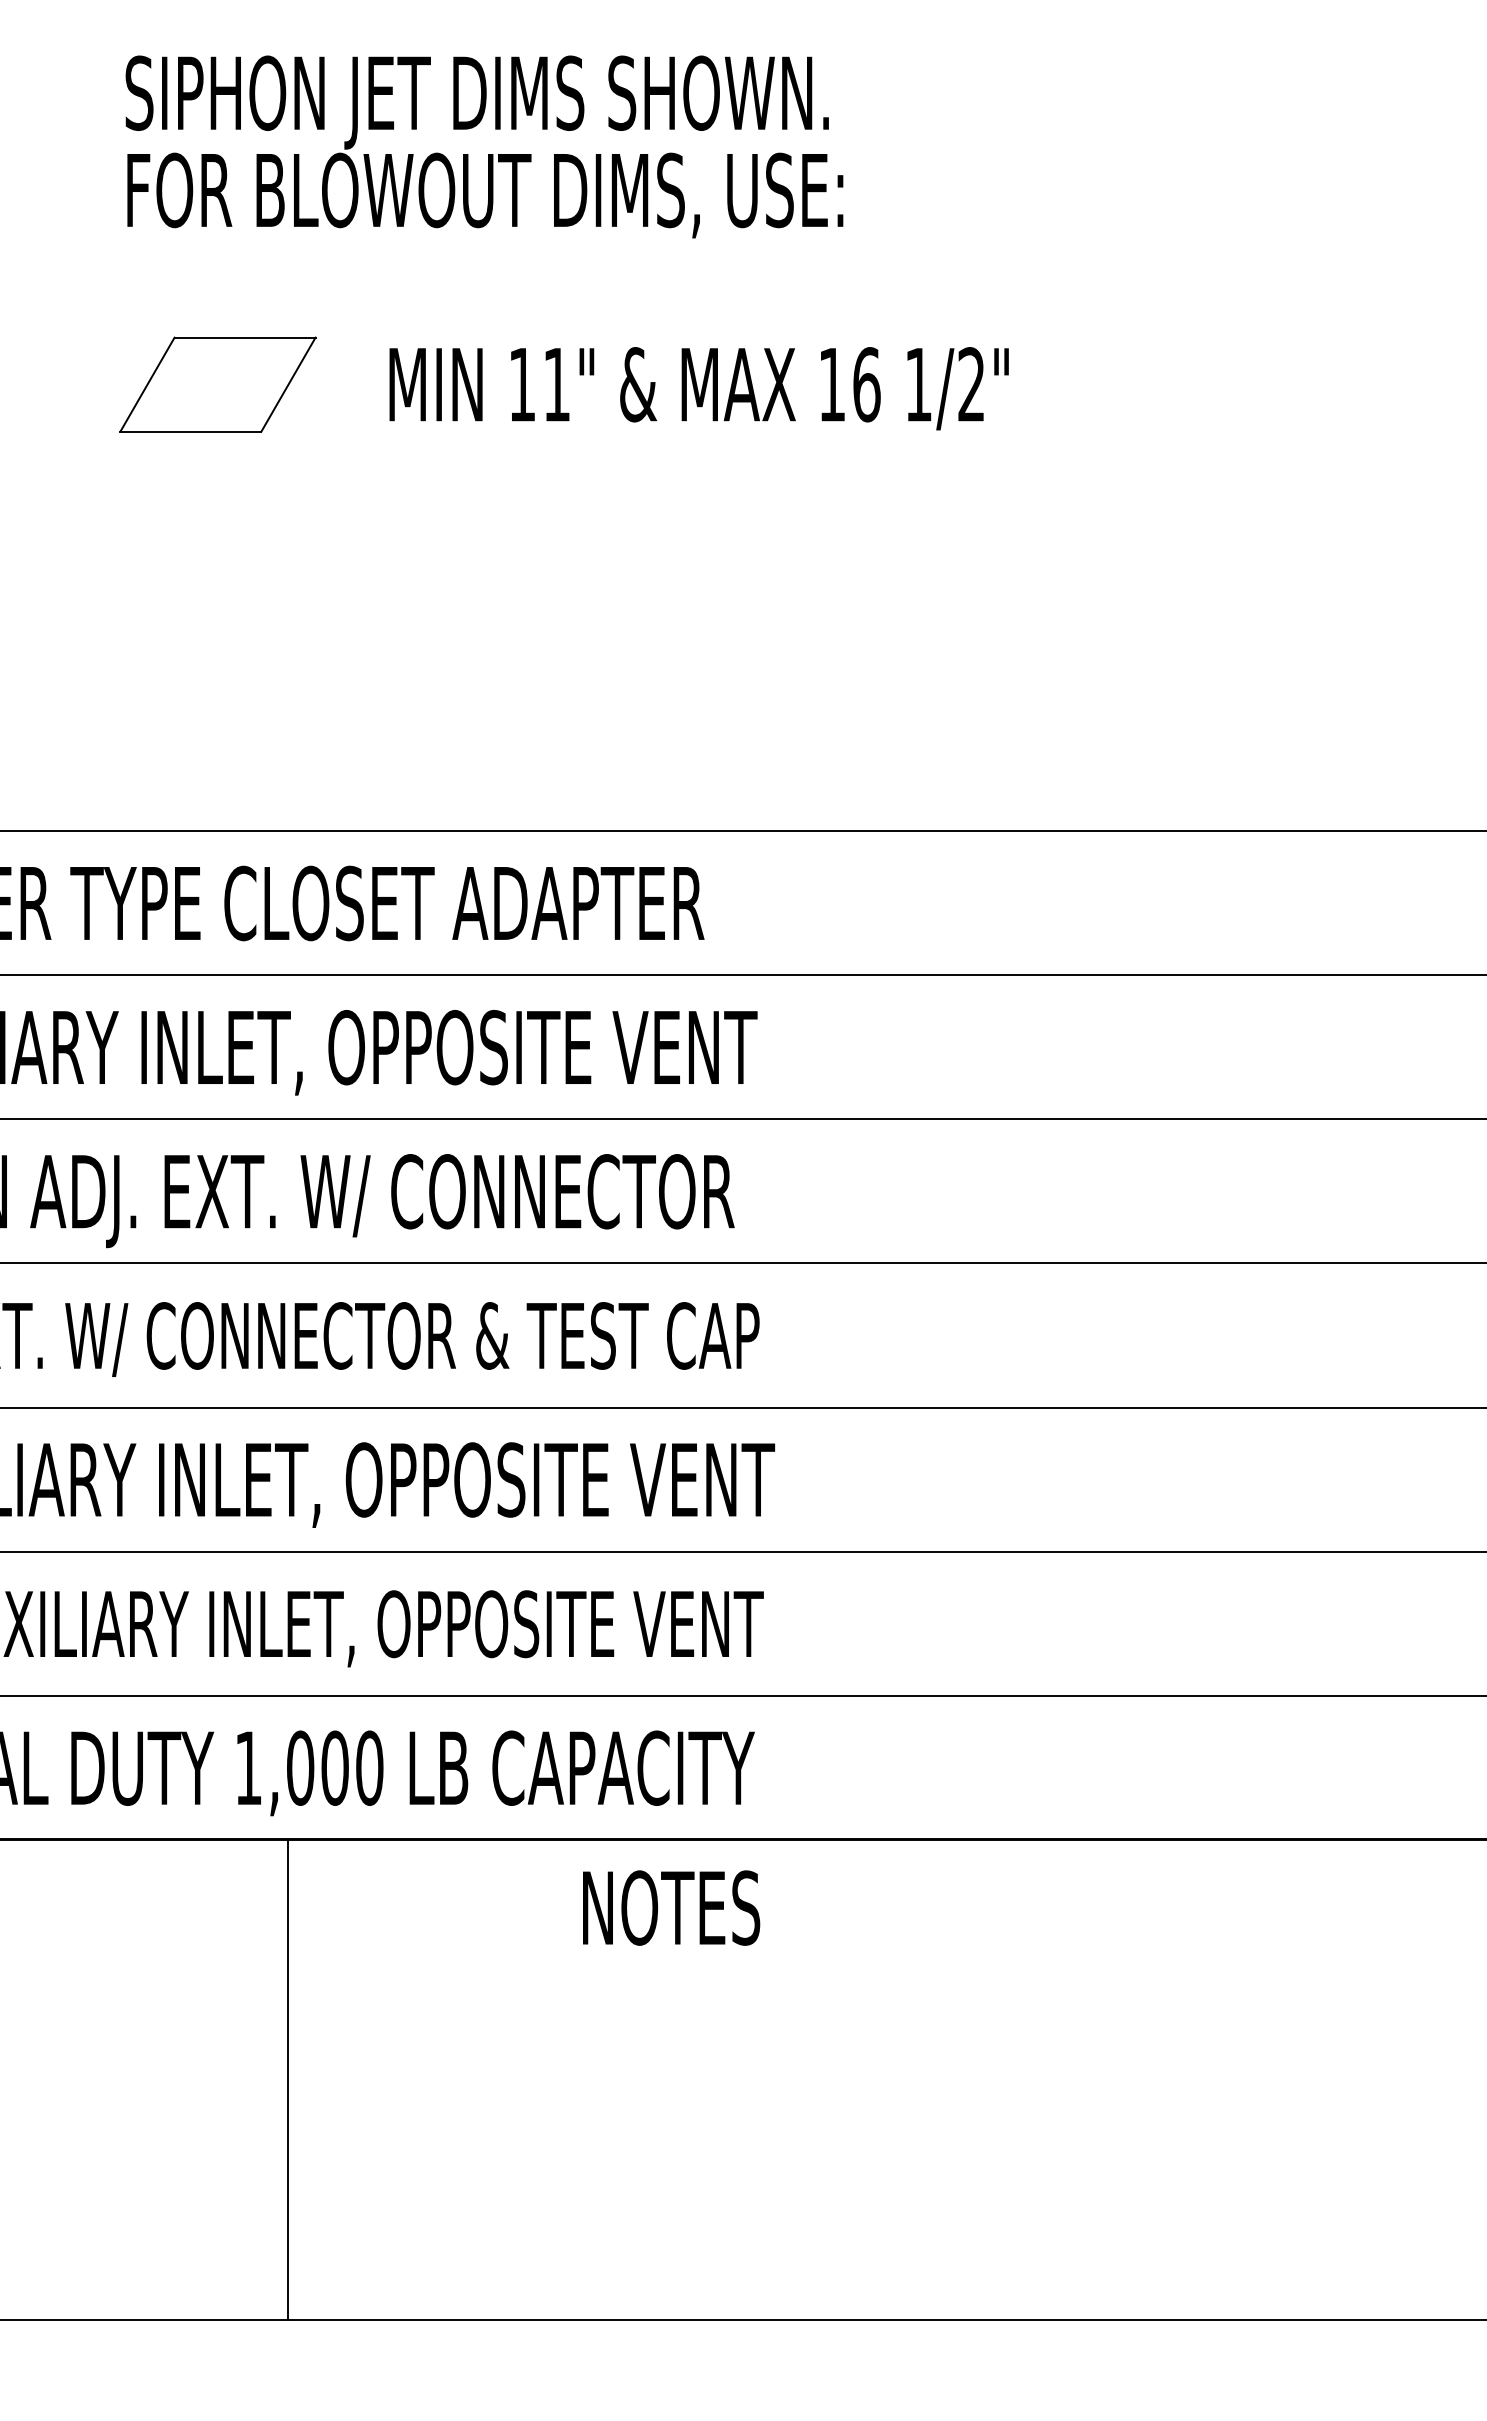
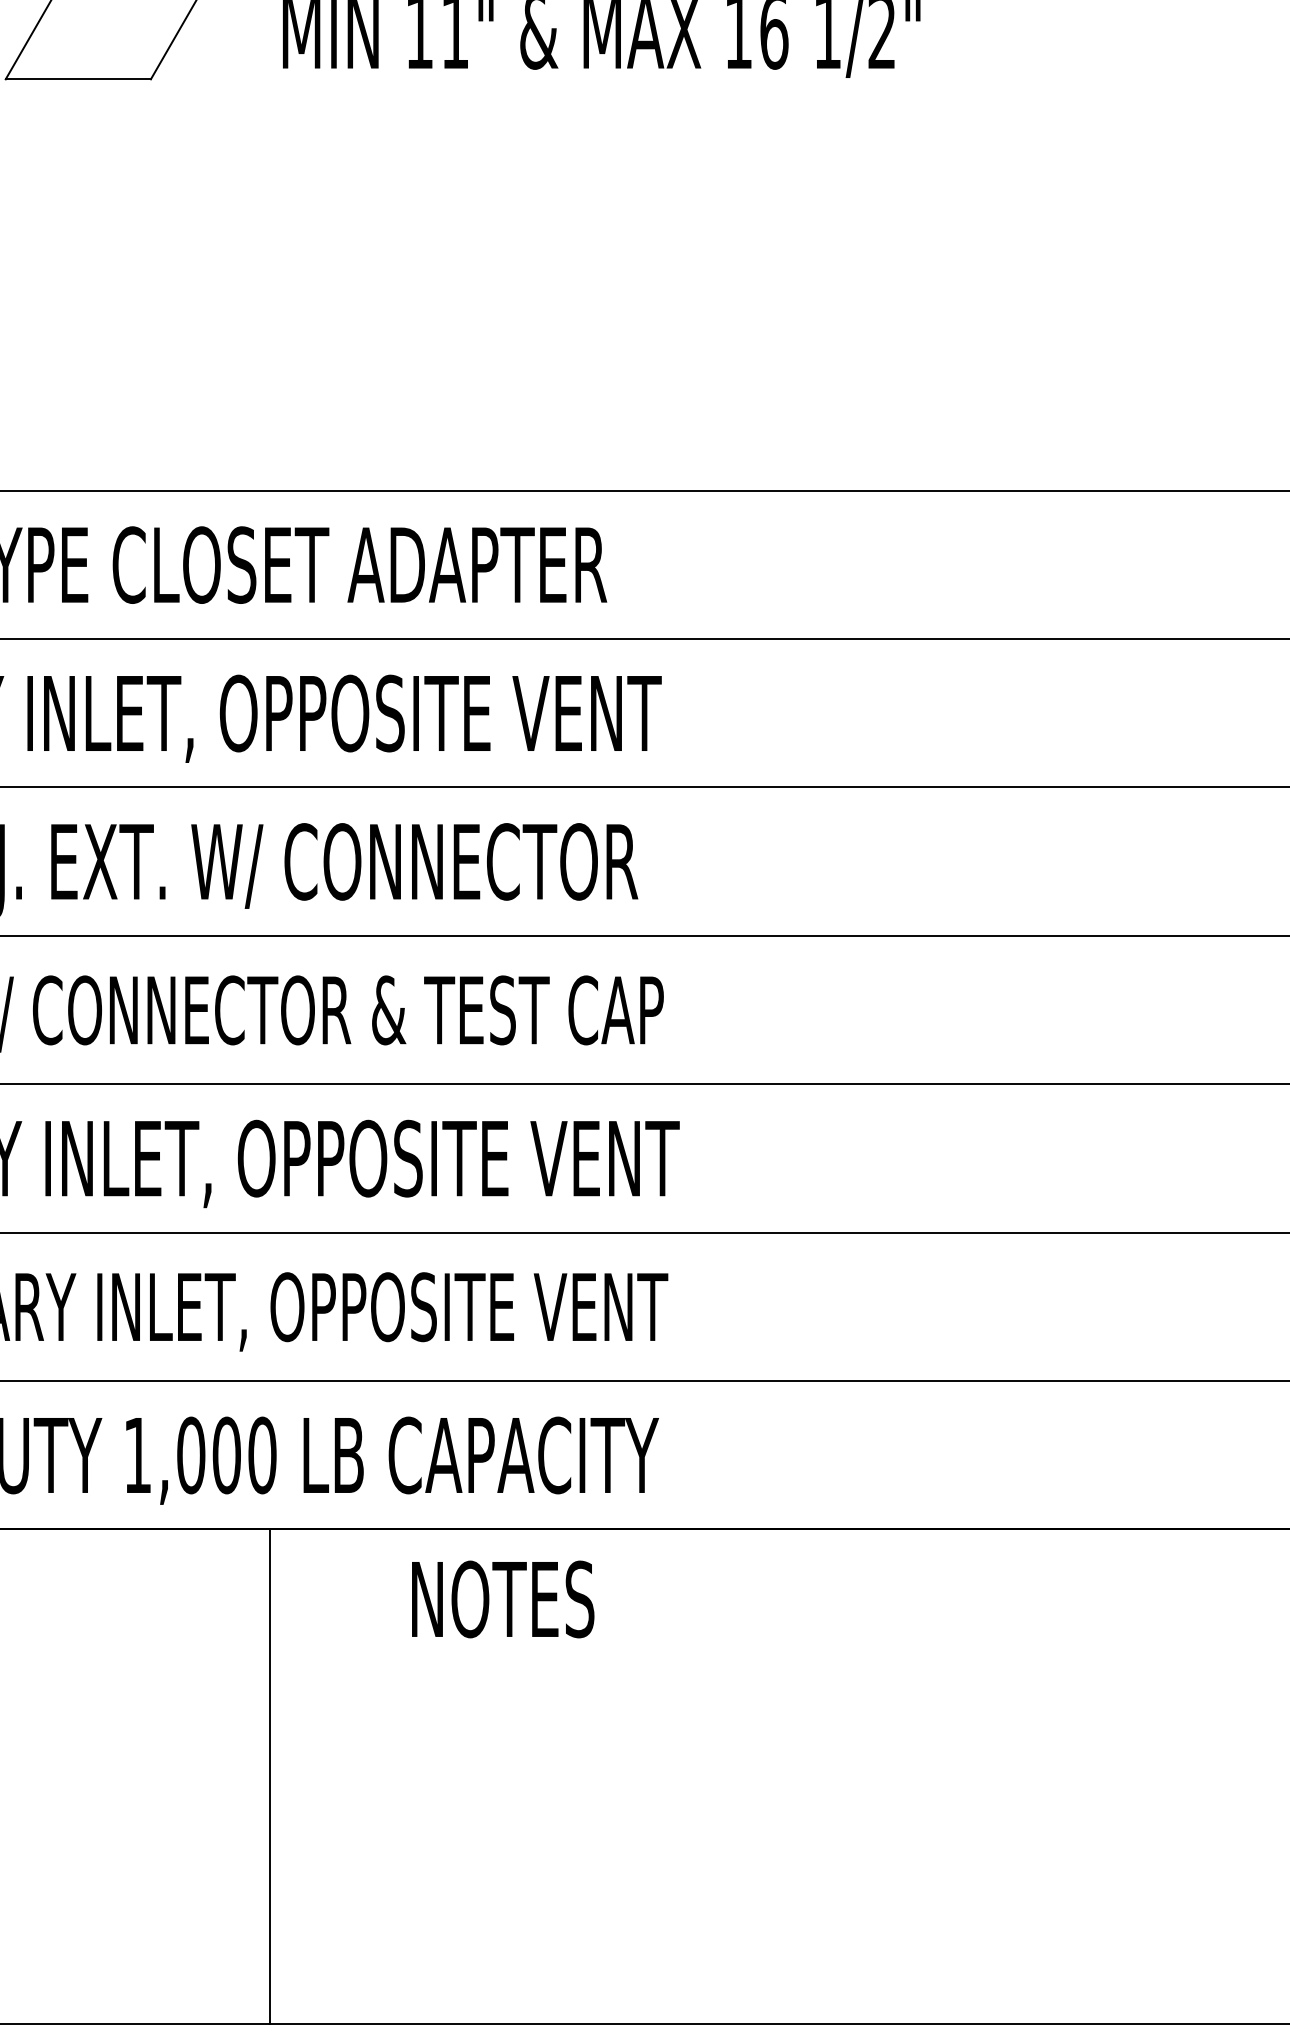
text: (671, 1907) -> (503, 1598), moved
line: (288, 2079) -> (270, 1775), moved

